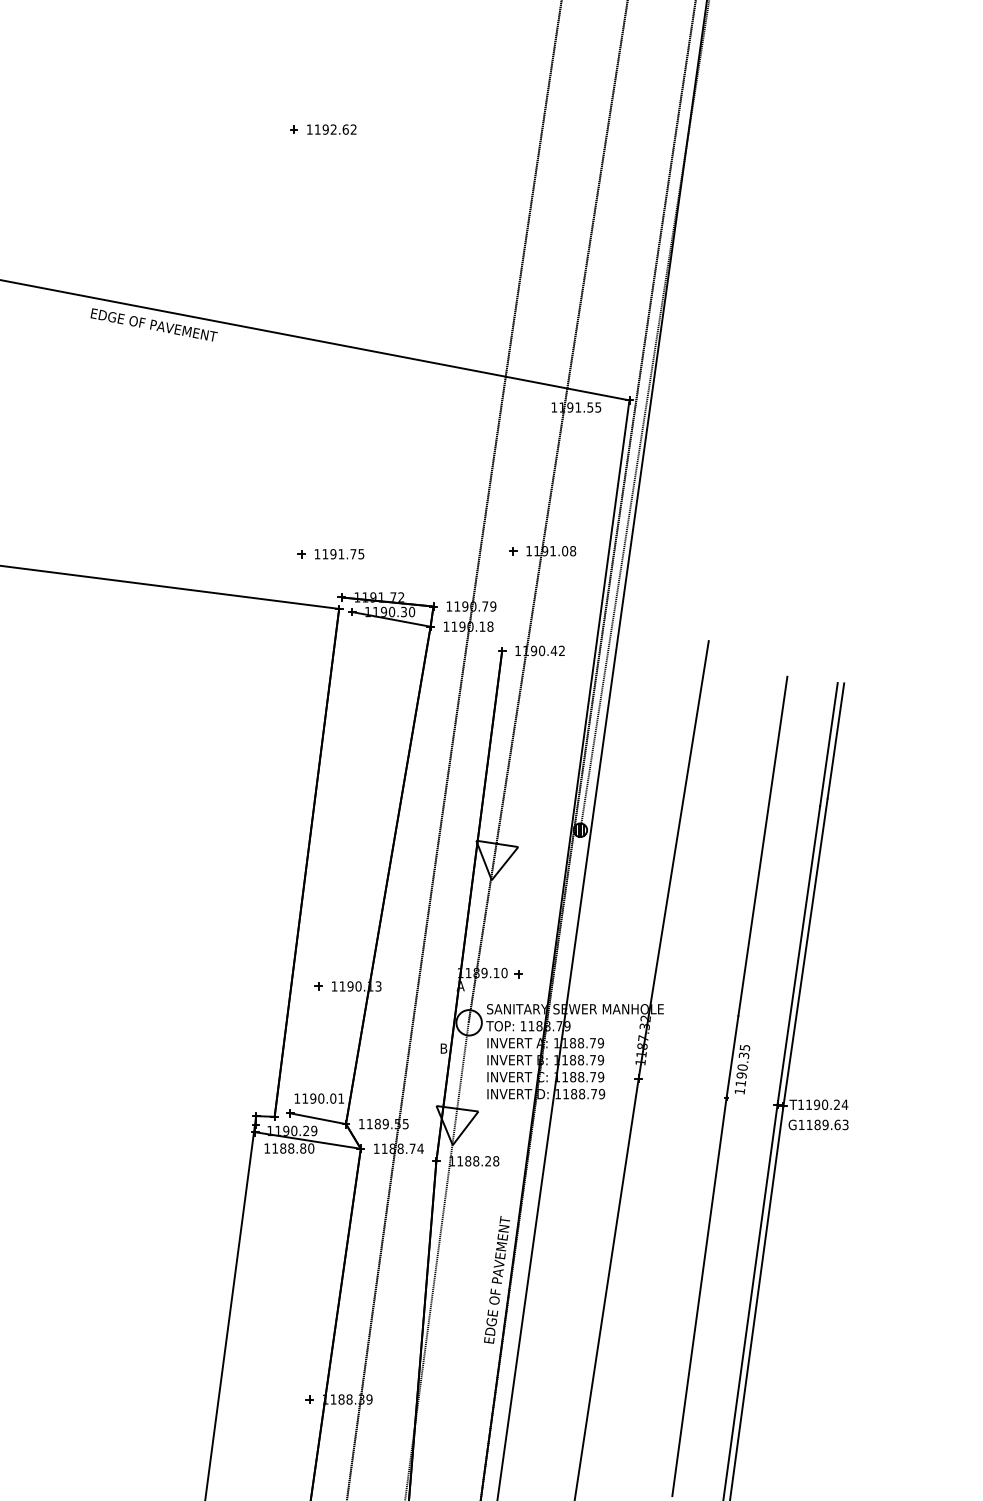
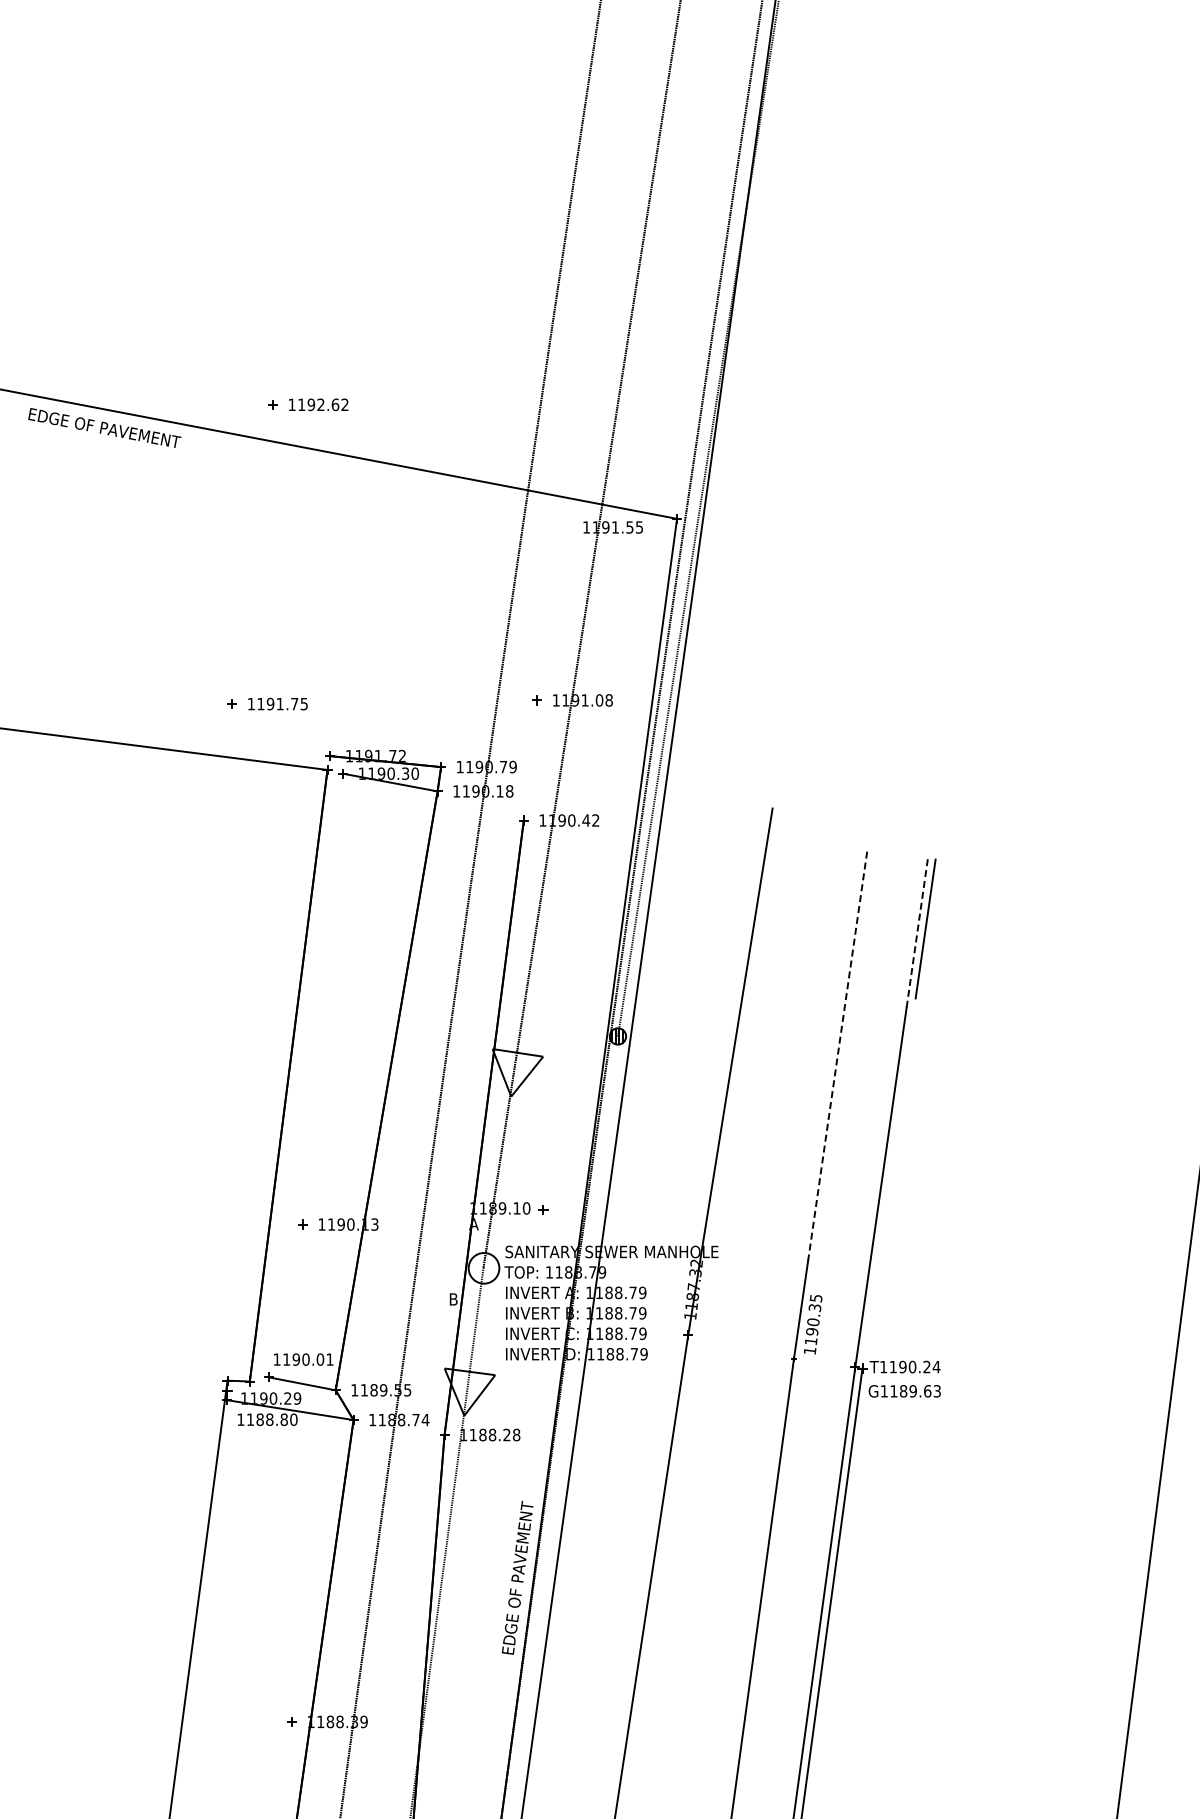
part: (323, 129) -> (308, 404), moved
part: (330, 553) -> (267, 703), moved
line: (829, 744) -> (917, 933), solid -> dashed
line: (762, 846) -> (837, 1056), solid -> dashed
line: (805, 952) -> (888, 1183), removed

